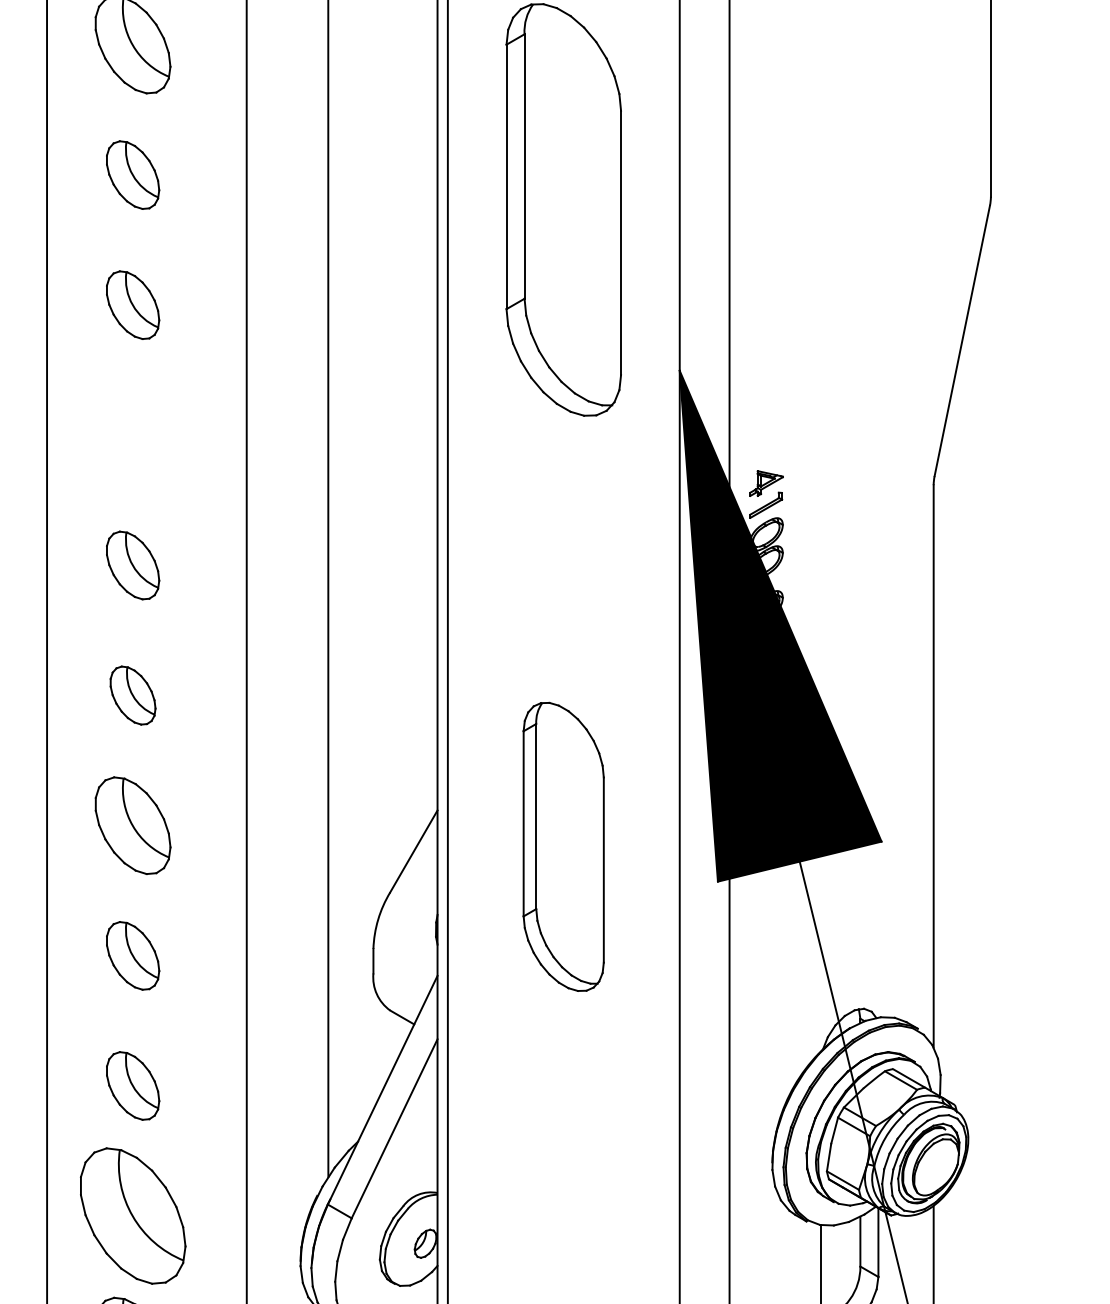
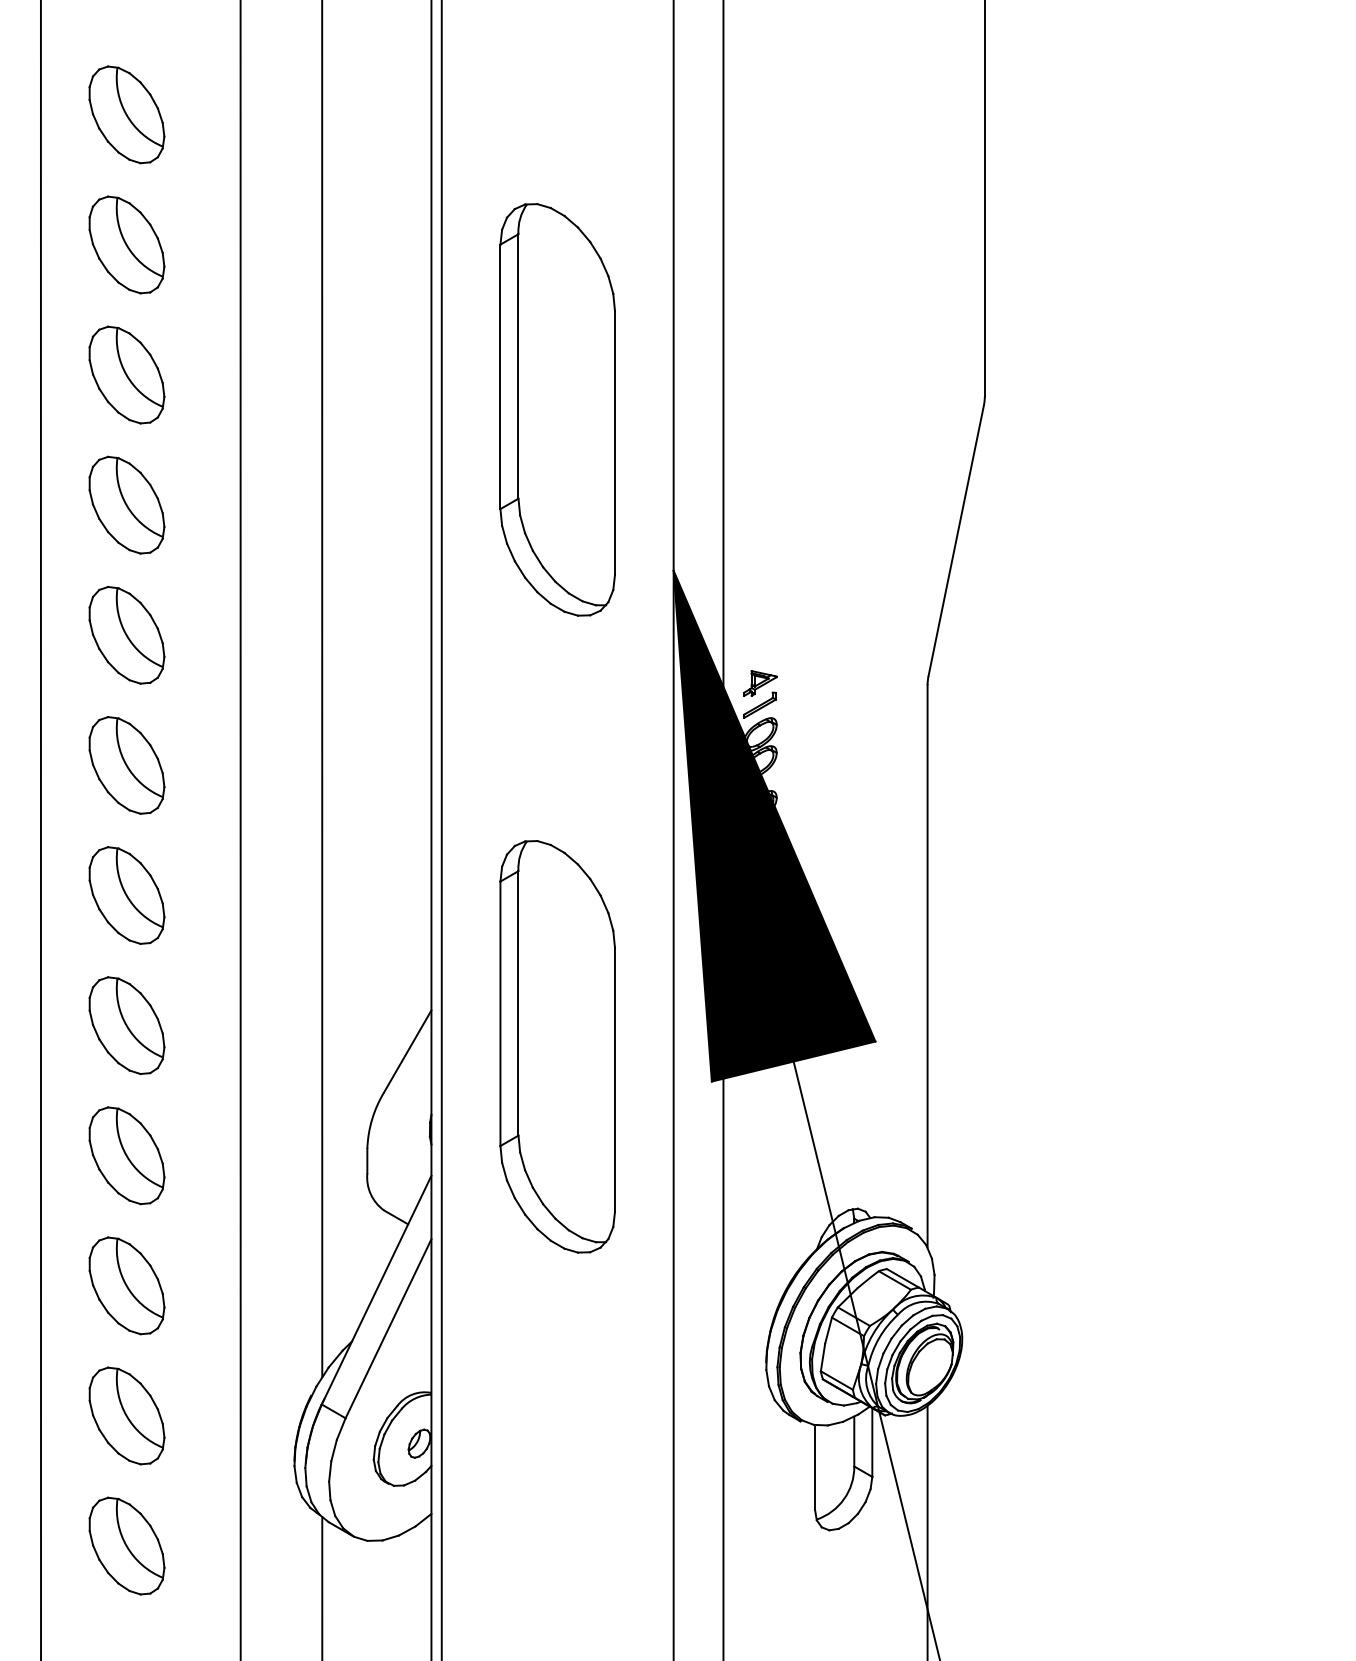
part: (132, 174) -> (126, 374), size x1.43
part: (132, 304) -> (126, 504), size x1.43
part: (132, 435) -> (126, 635), added
part: (132, 565) -> (126, 765), size x1.43
part: (132, 695) -> (126, 895), size x1.67
part: (563, 846) -> (557, 1046), size x1.43
part: (132, 955) -> (126, 1155), size x1.43
part: (132, 1085) -> (126, 1285), size x1.43
part: (132, 1215) -> (126, 1415), size x0.71

